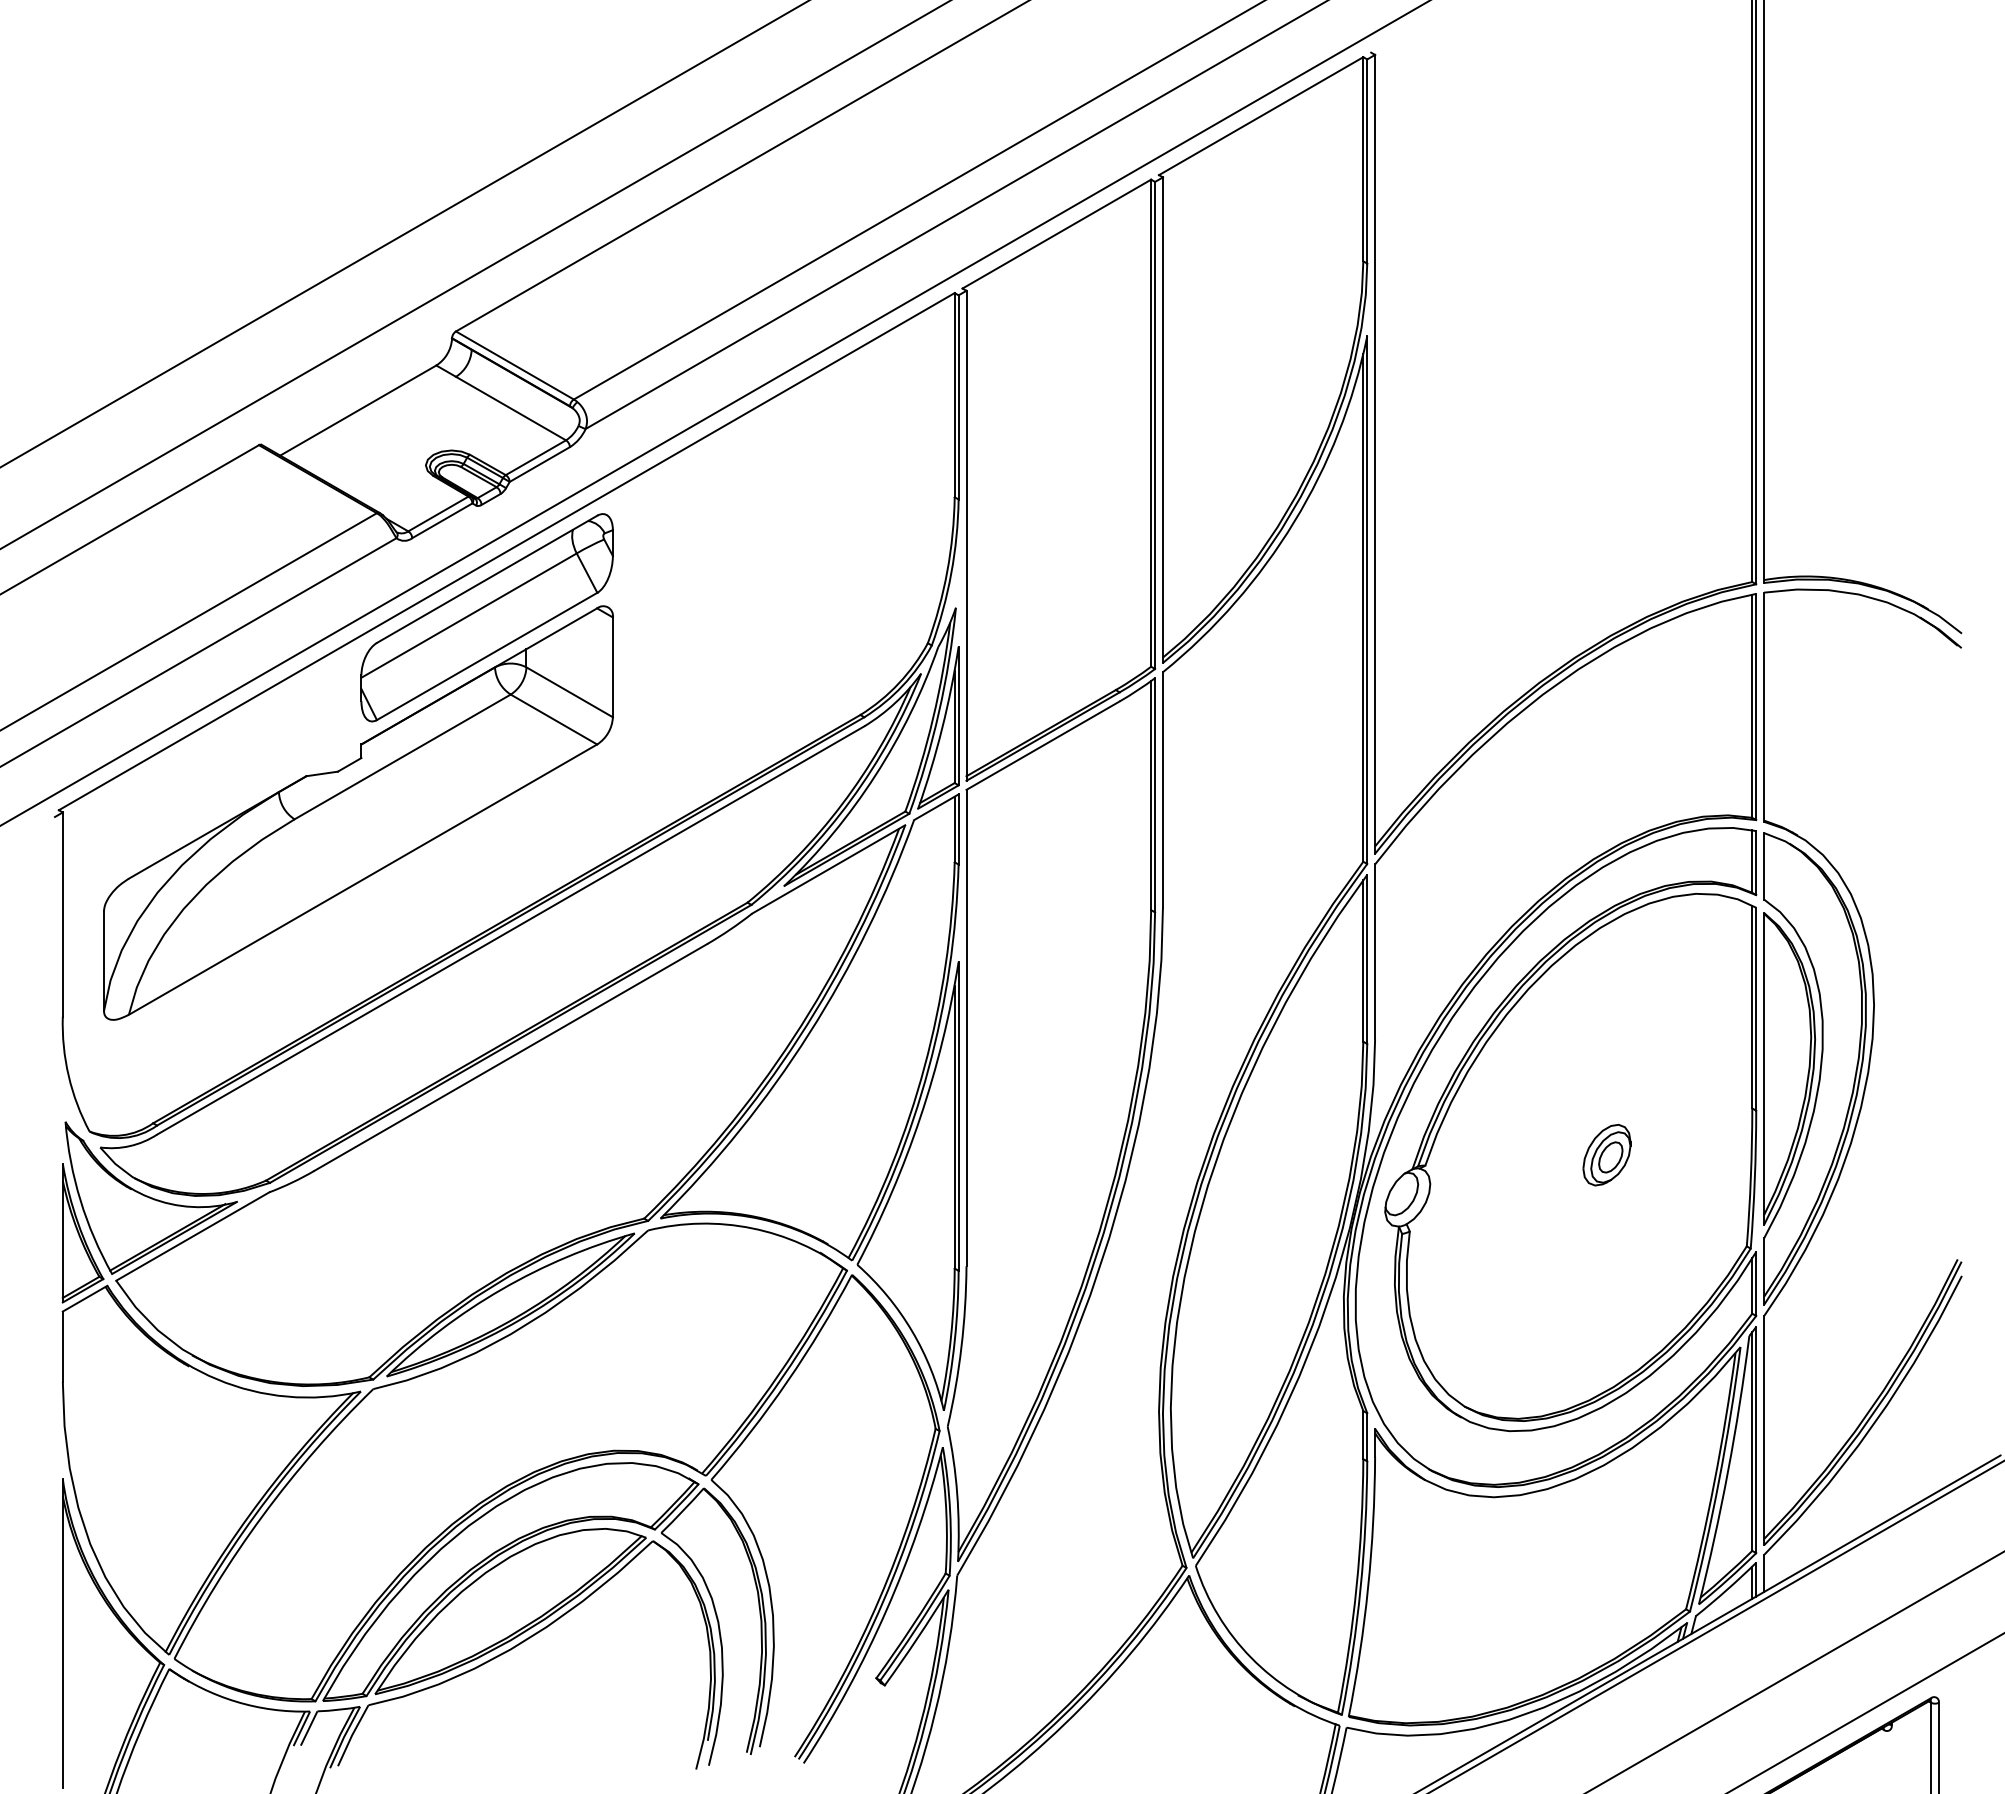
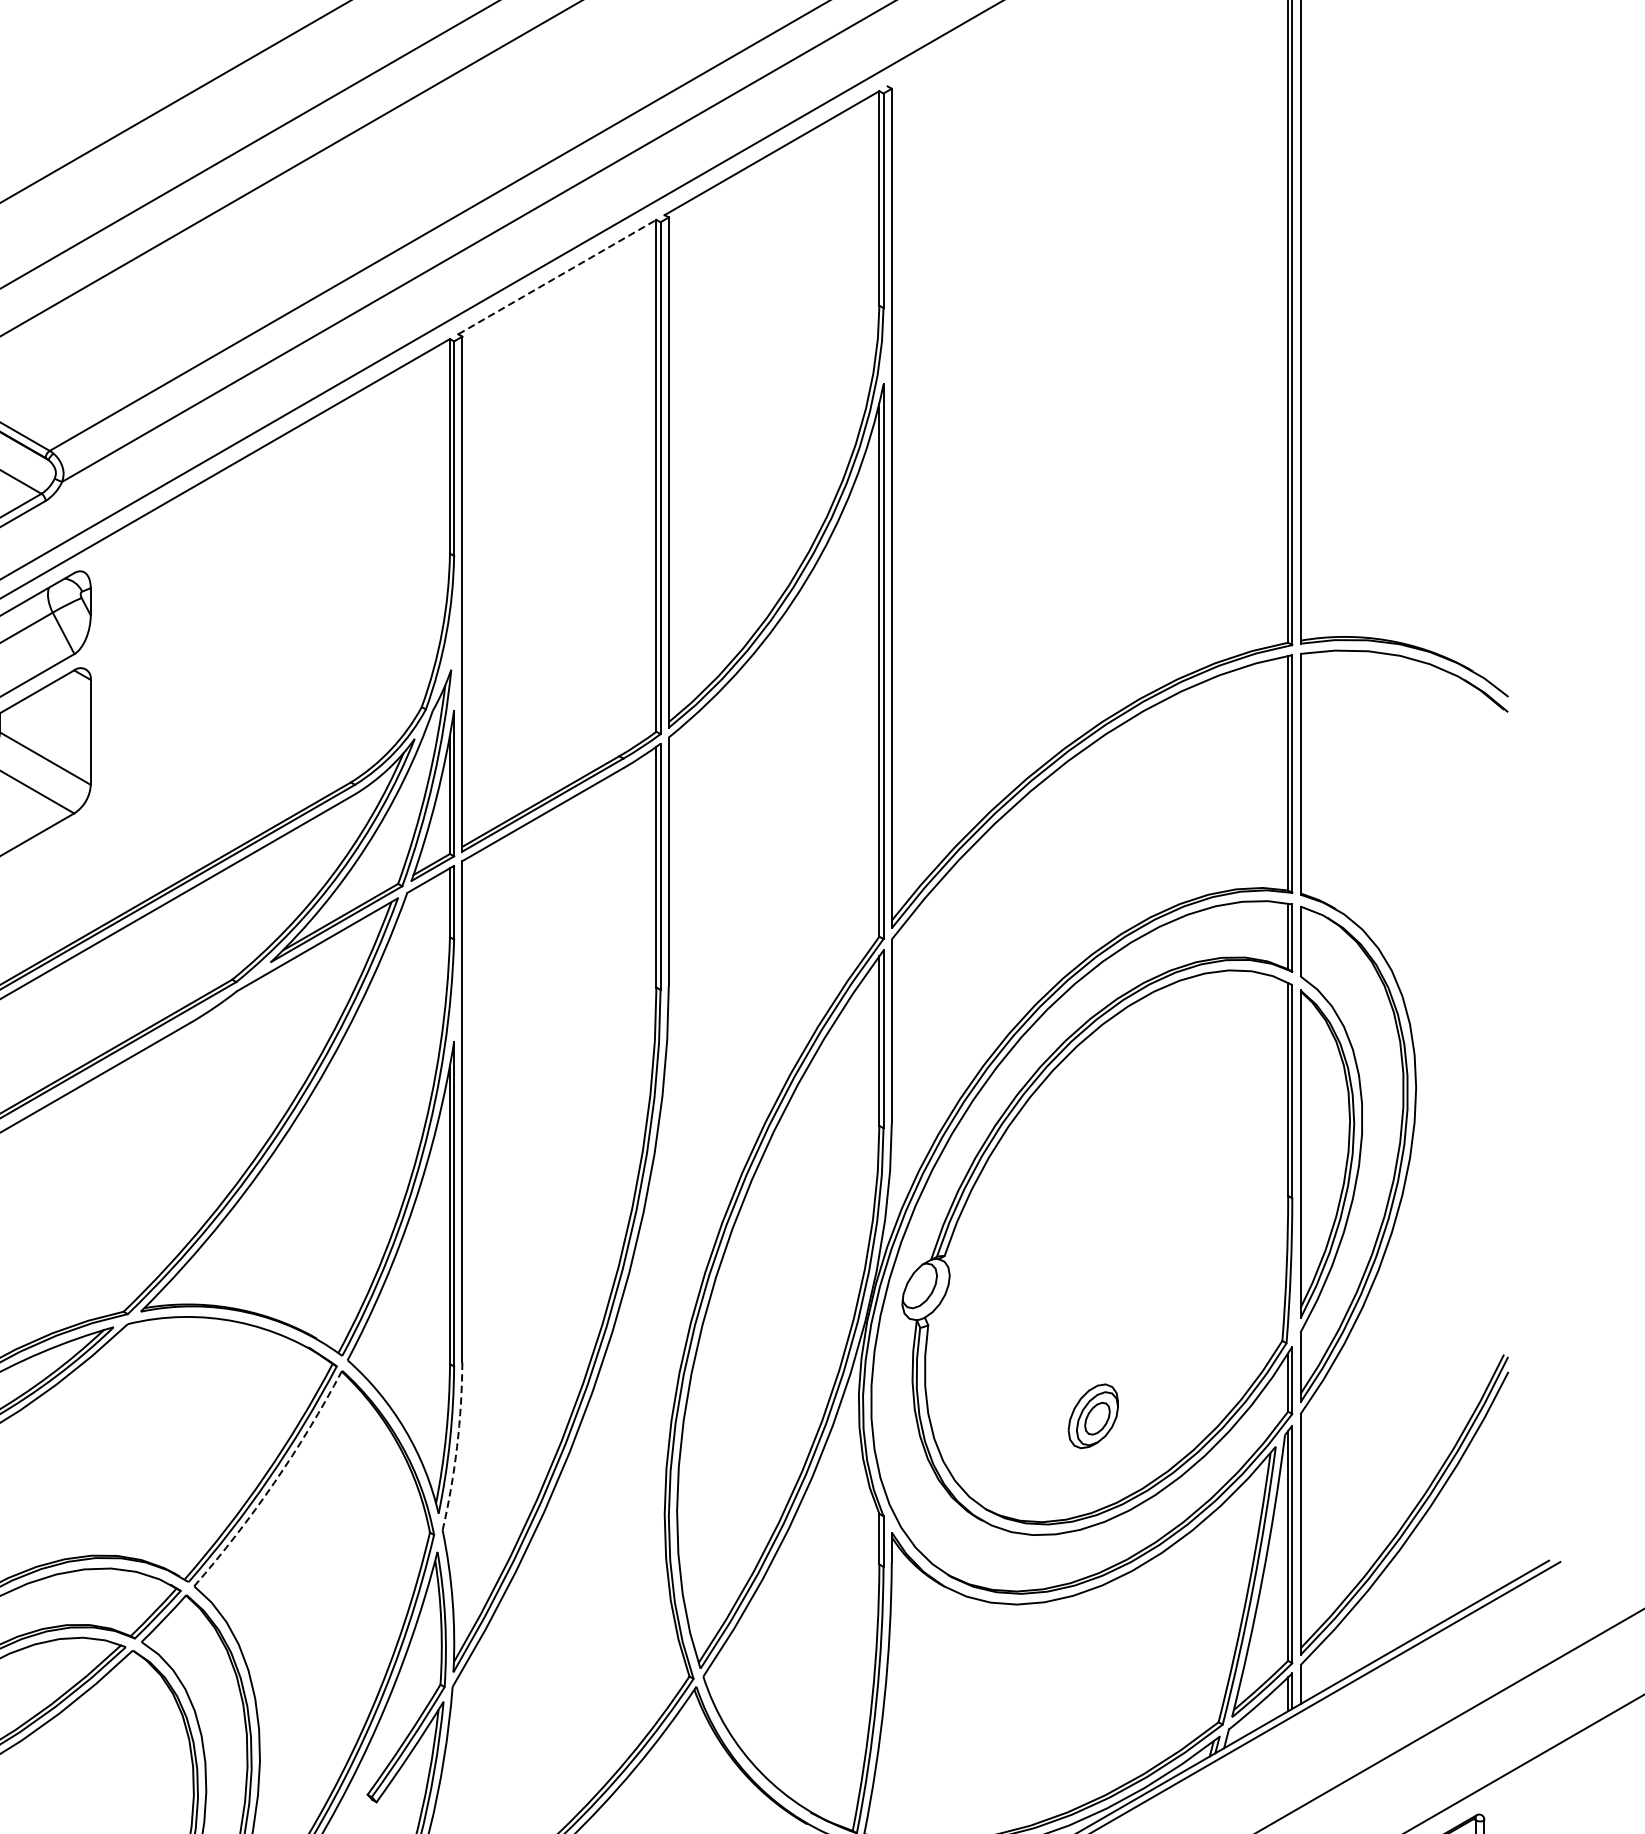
line: (1056, 234) -> (556, 277), solid -> dashed
part: (1606, 1154) -> (1092, 1415), moved
arc: (961, 1347) -> (457, 1447), solid -> dashed
arc: (787, 1381) -> (274, 1482), solid -> dashed

